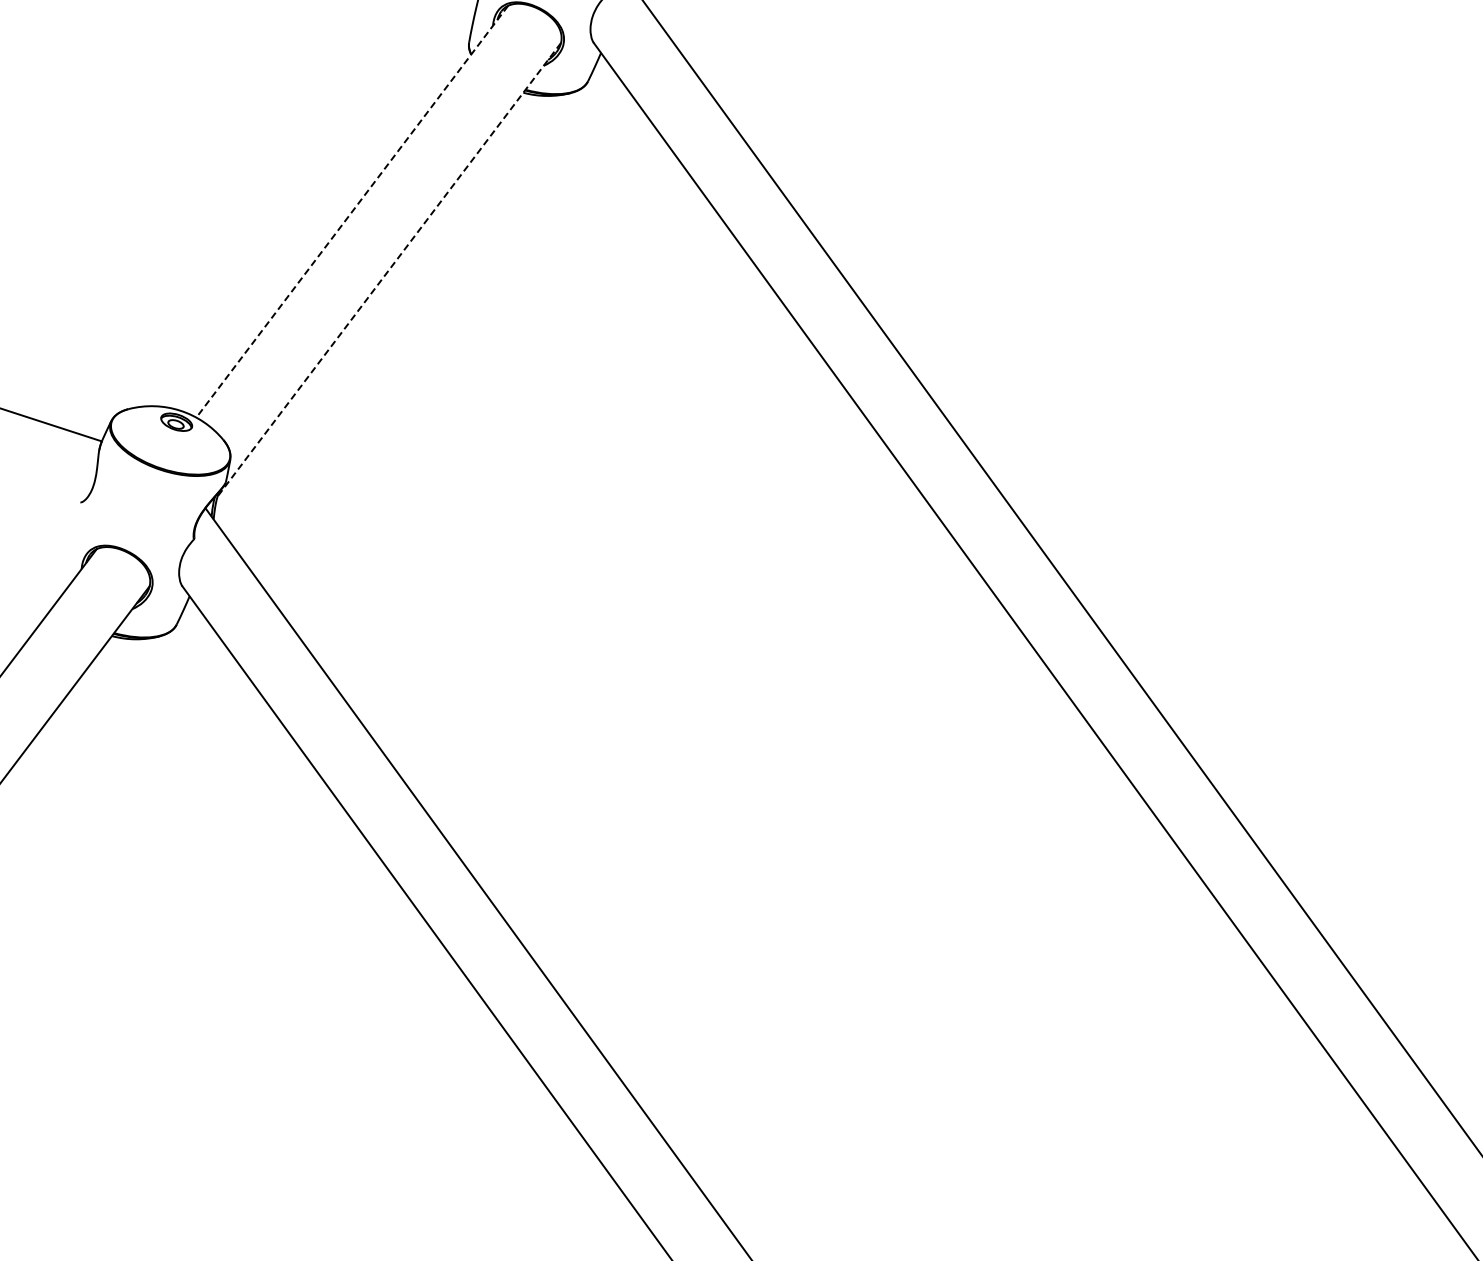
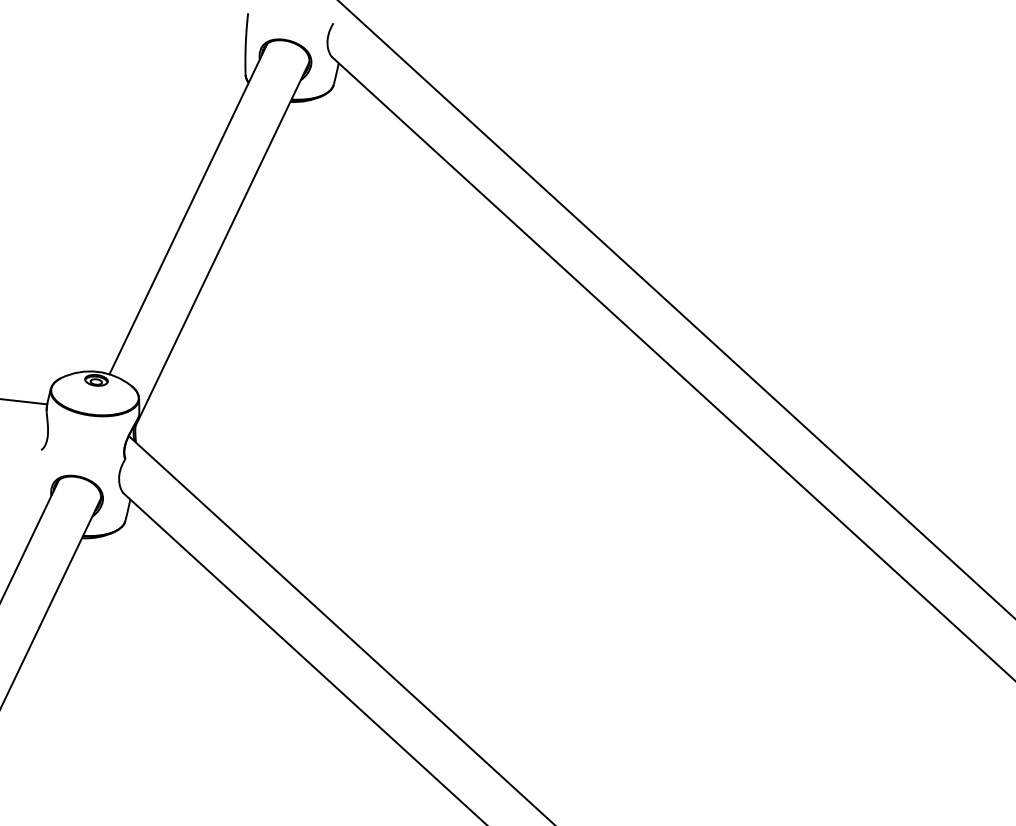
line: (351, 212) -> (188, 209), dashed -> solid
line: (389, 270) -> (222, 244), dashed -> solid

